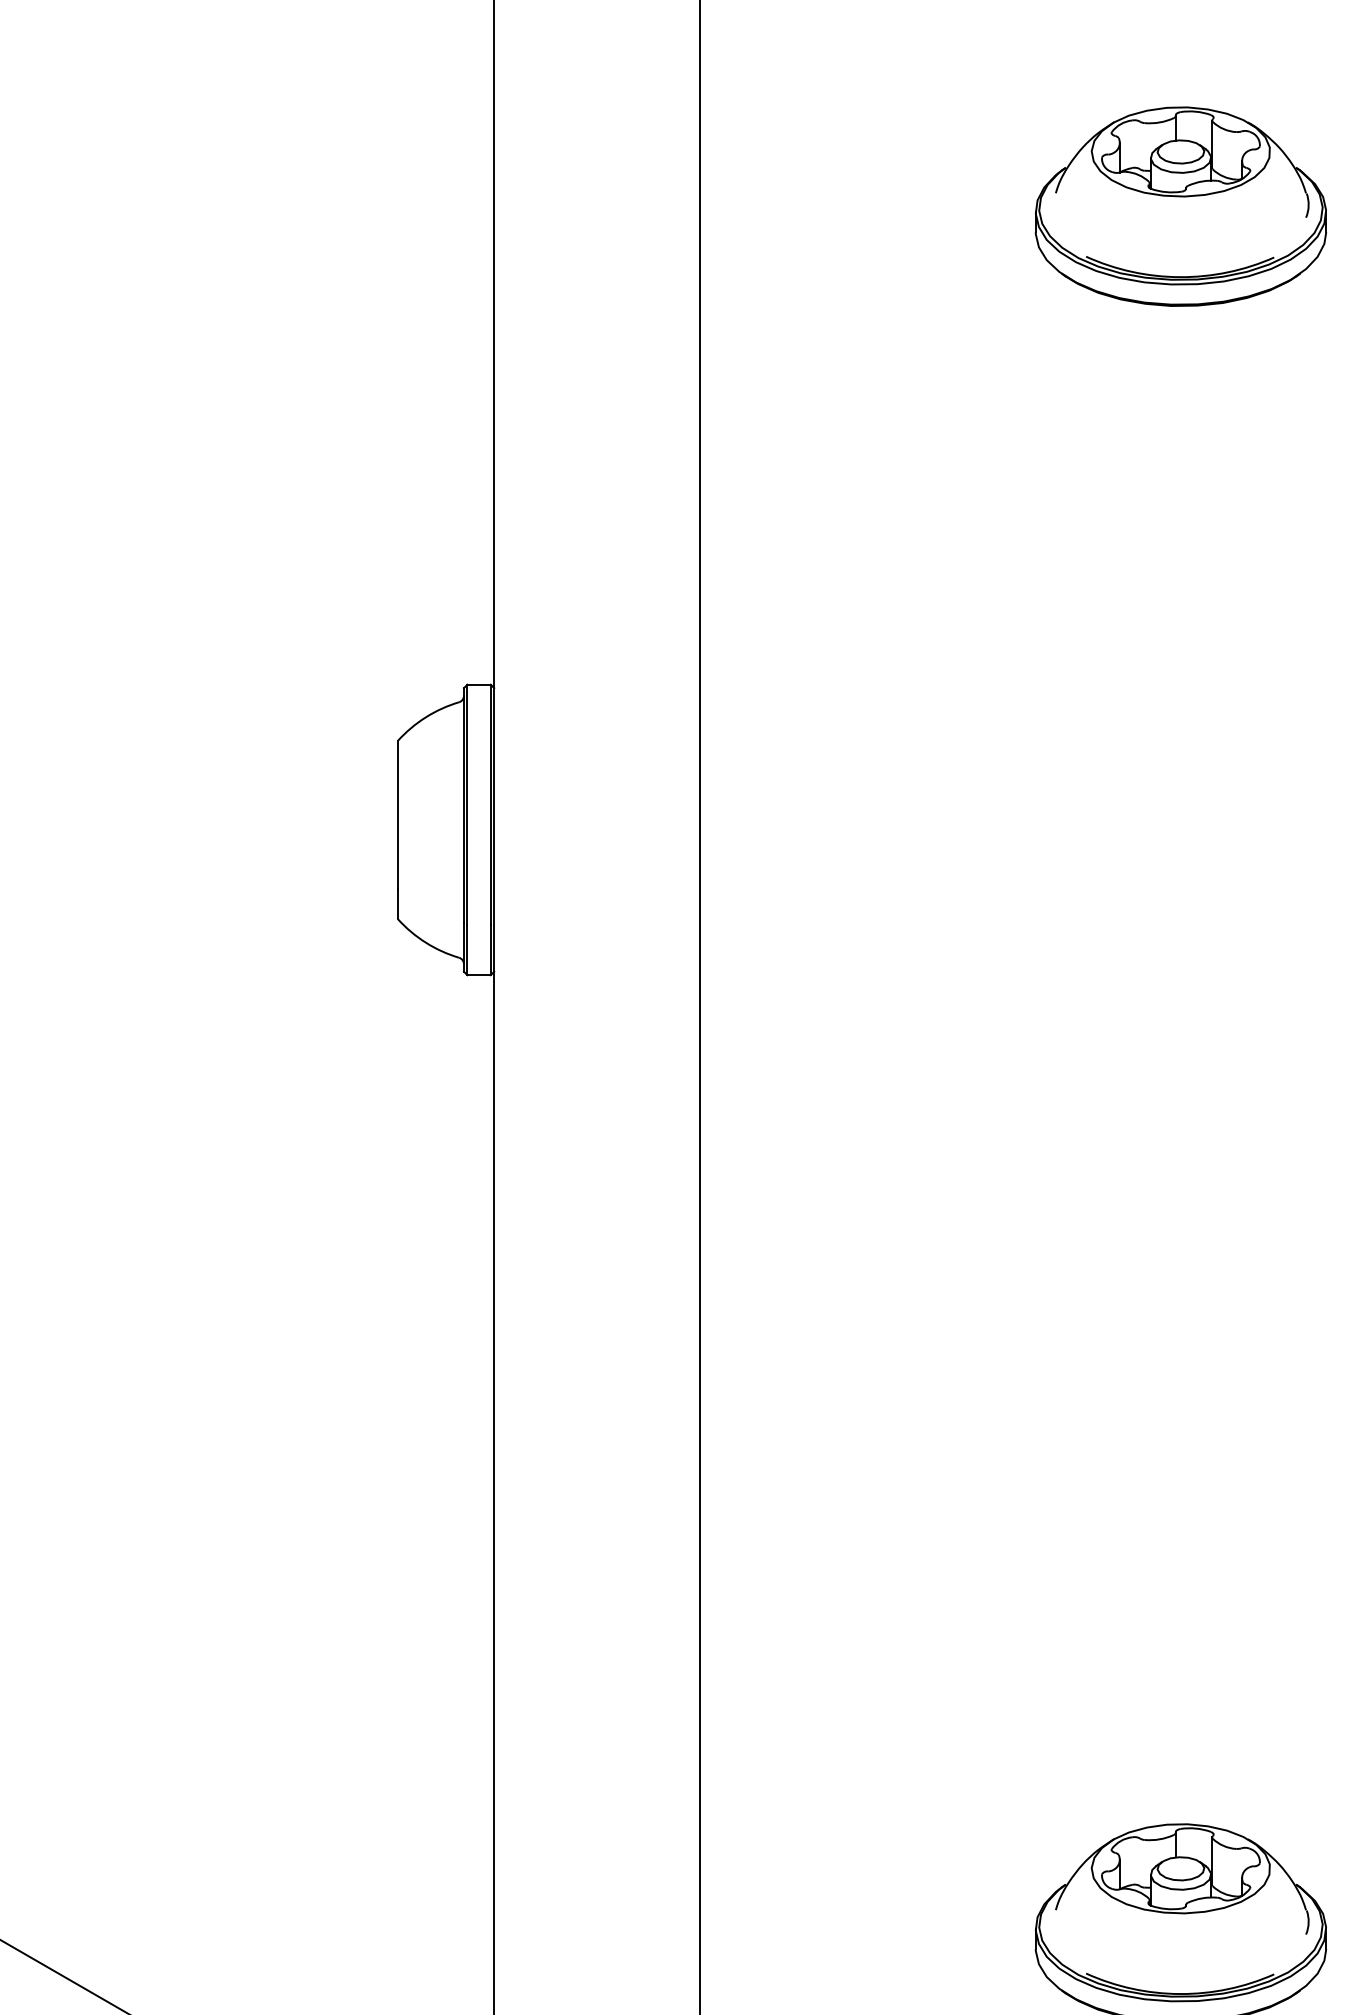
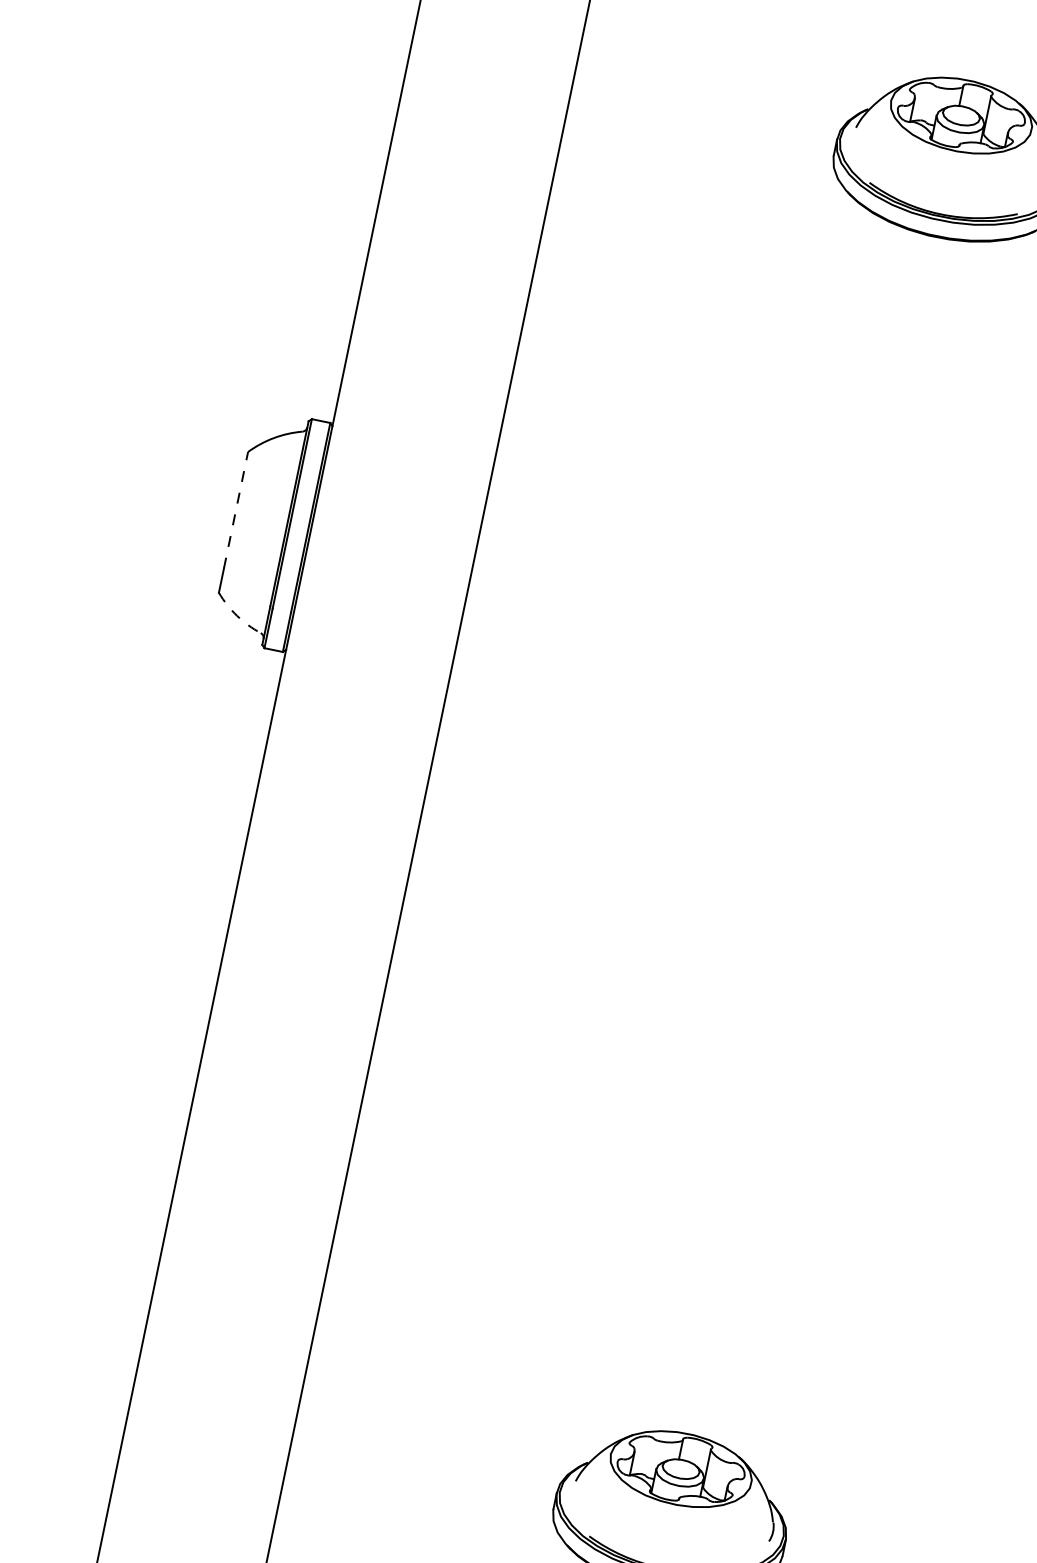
line: (398, 814) -> (236, 510), solid -> dashed
arc: (425, 942) -> (236, 615), solid -> dashed

